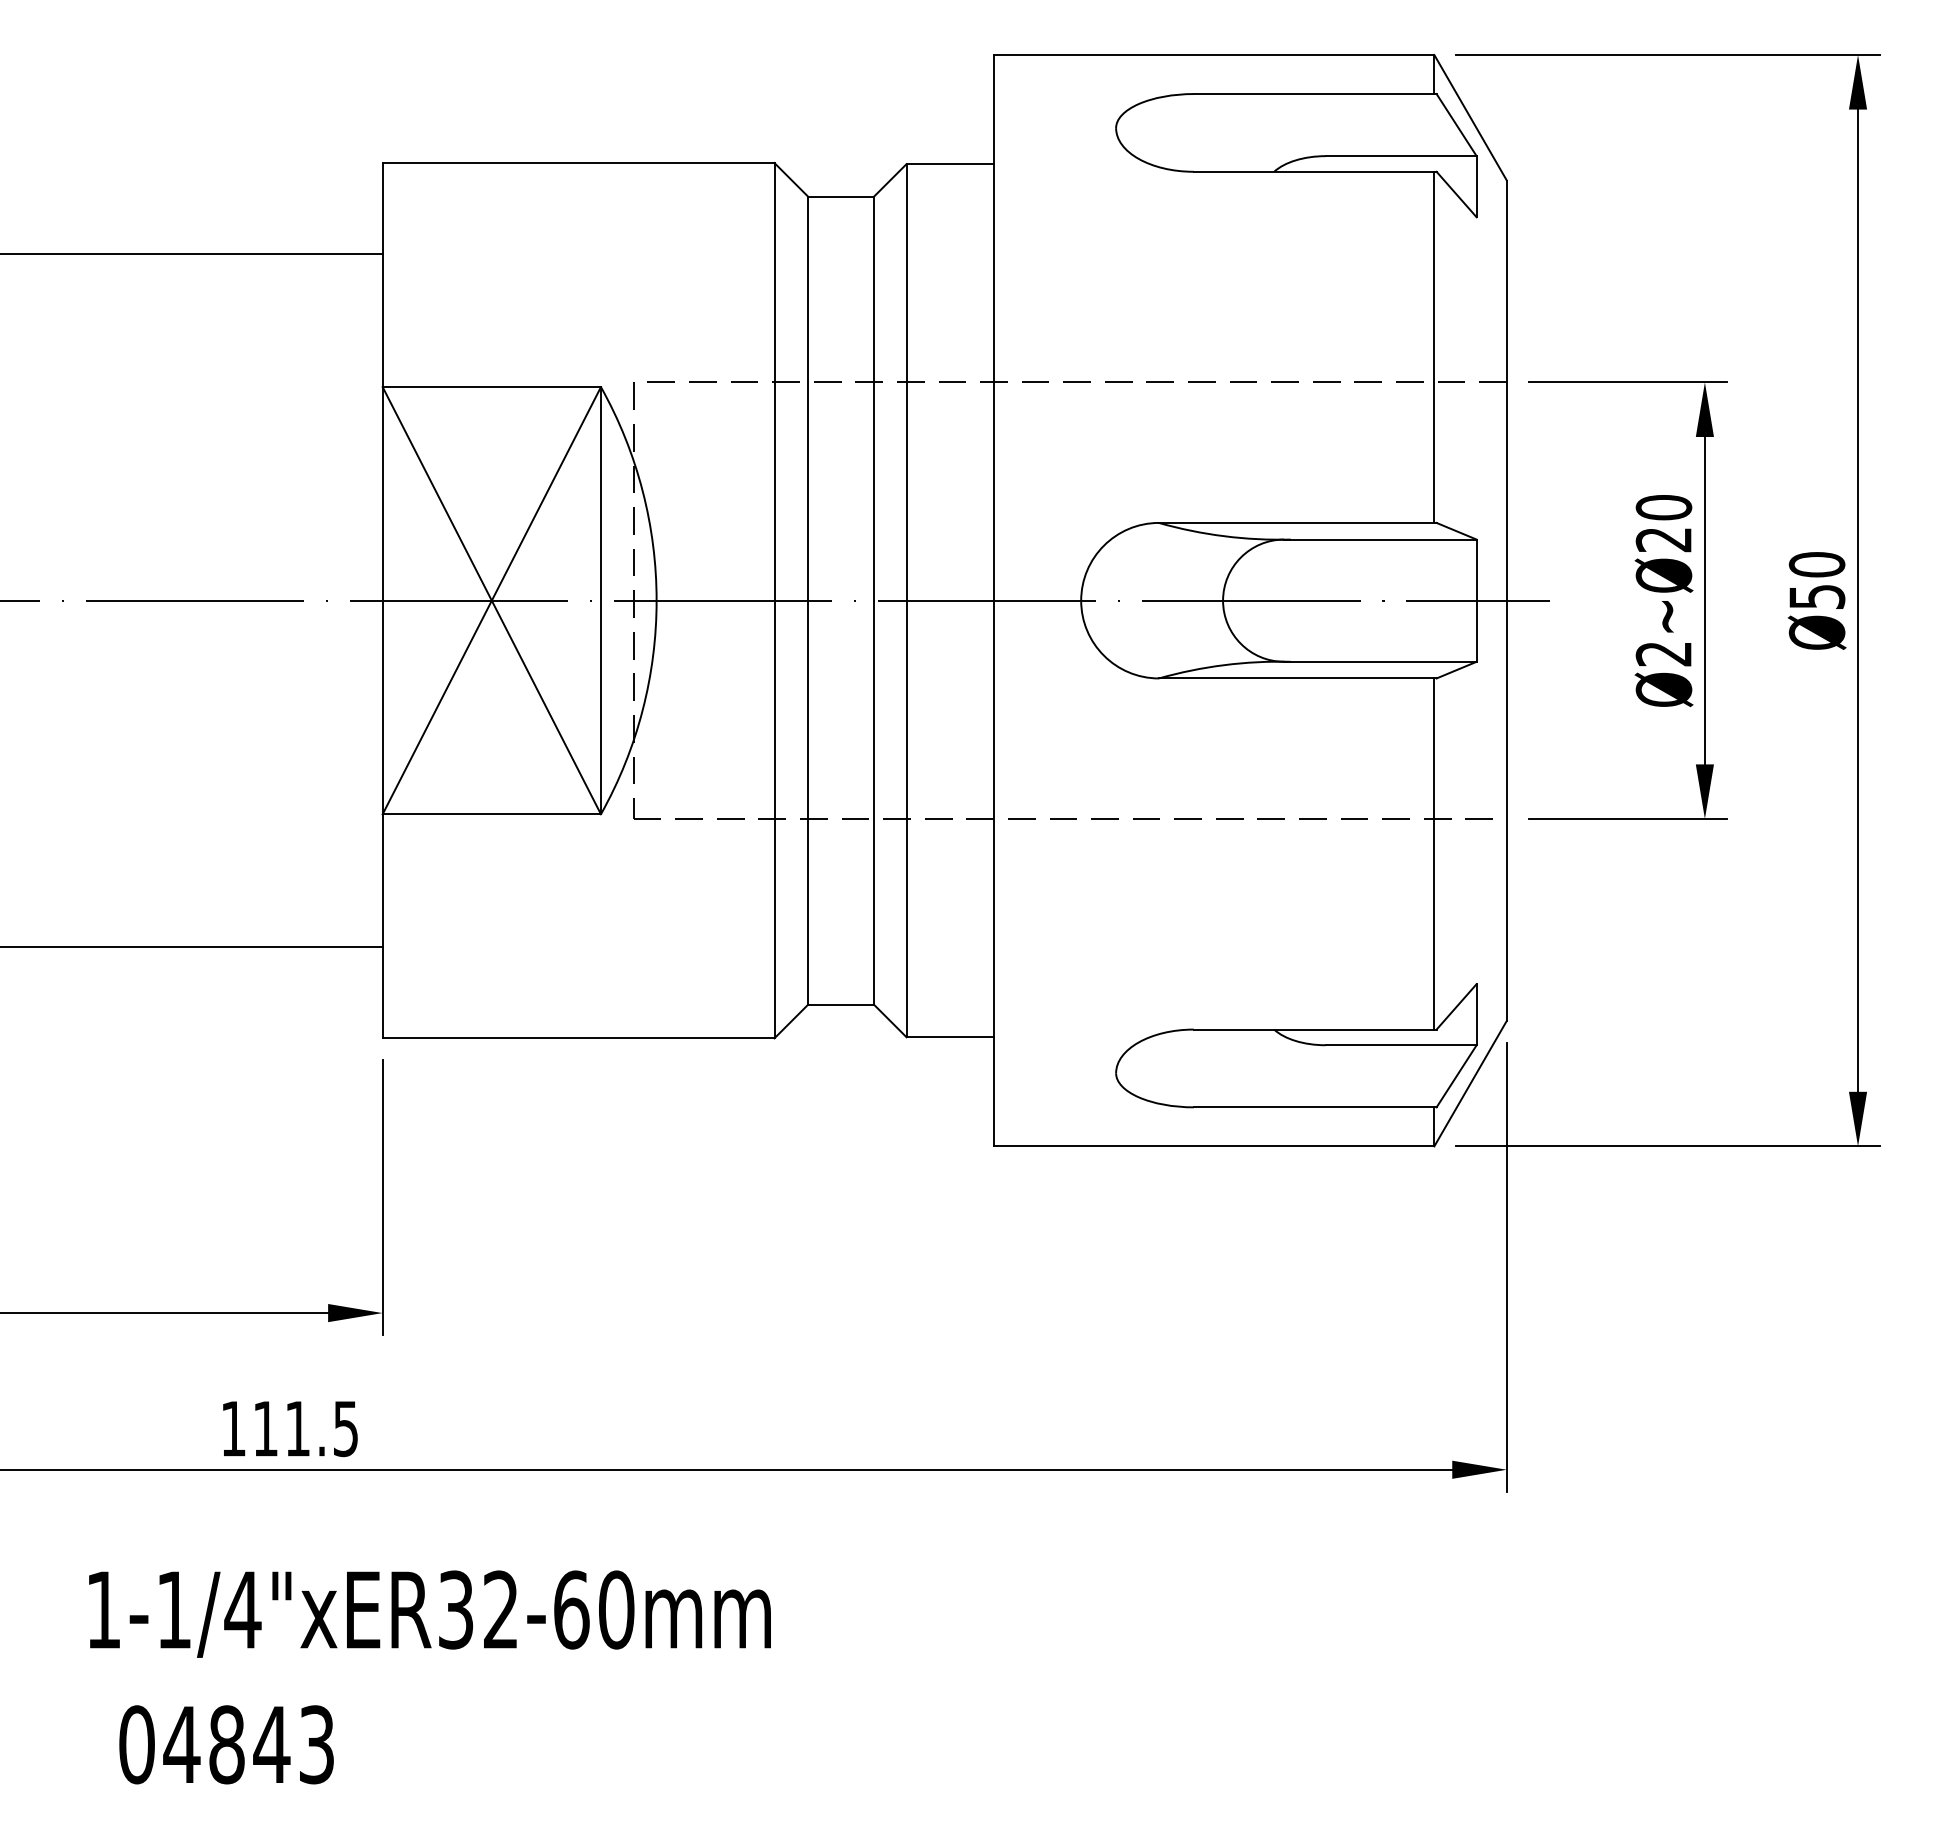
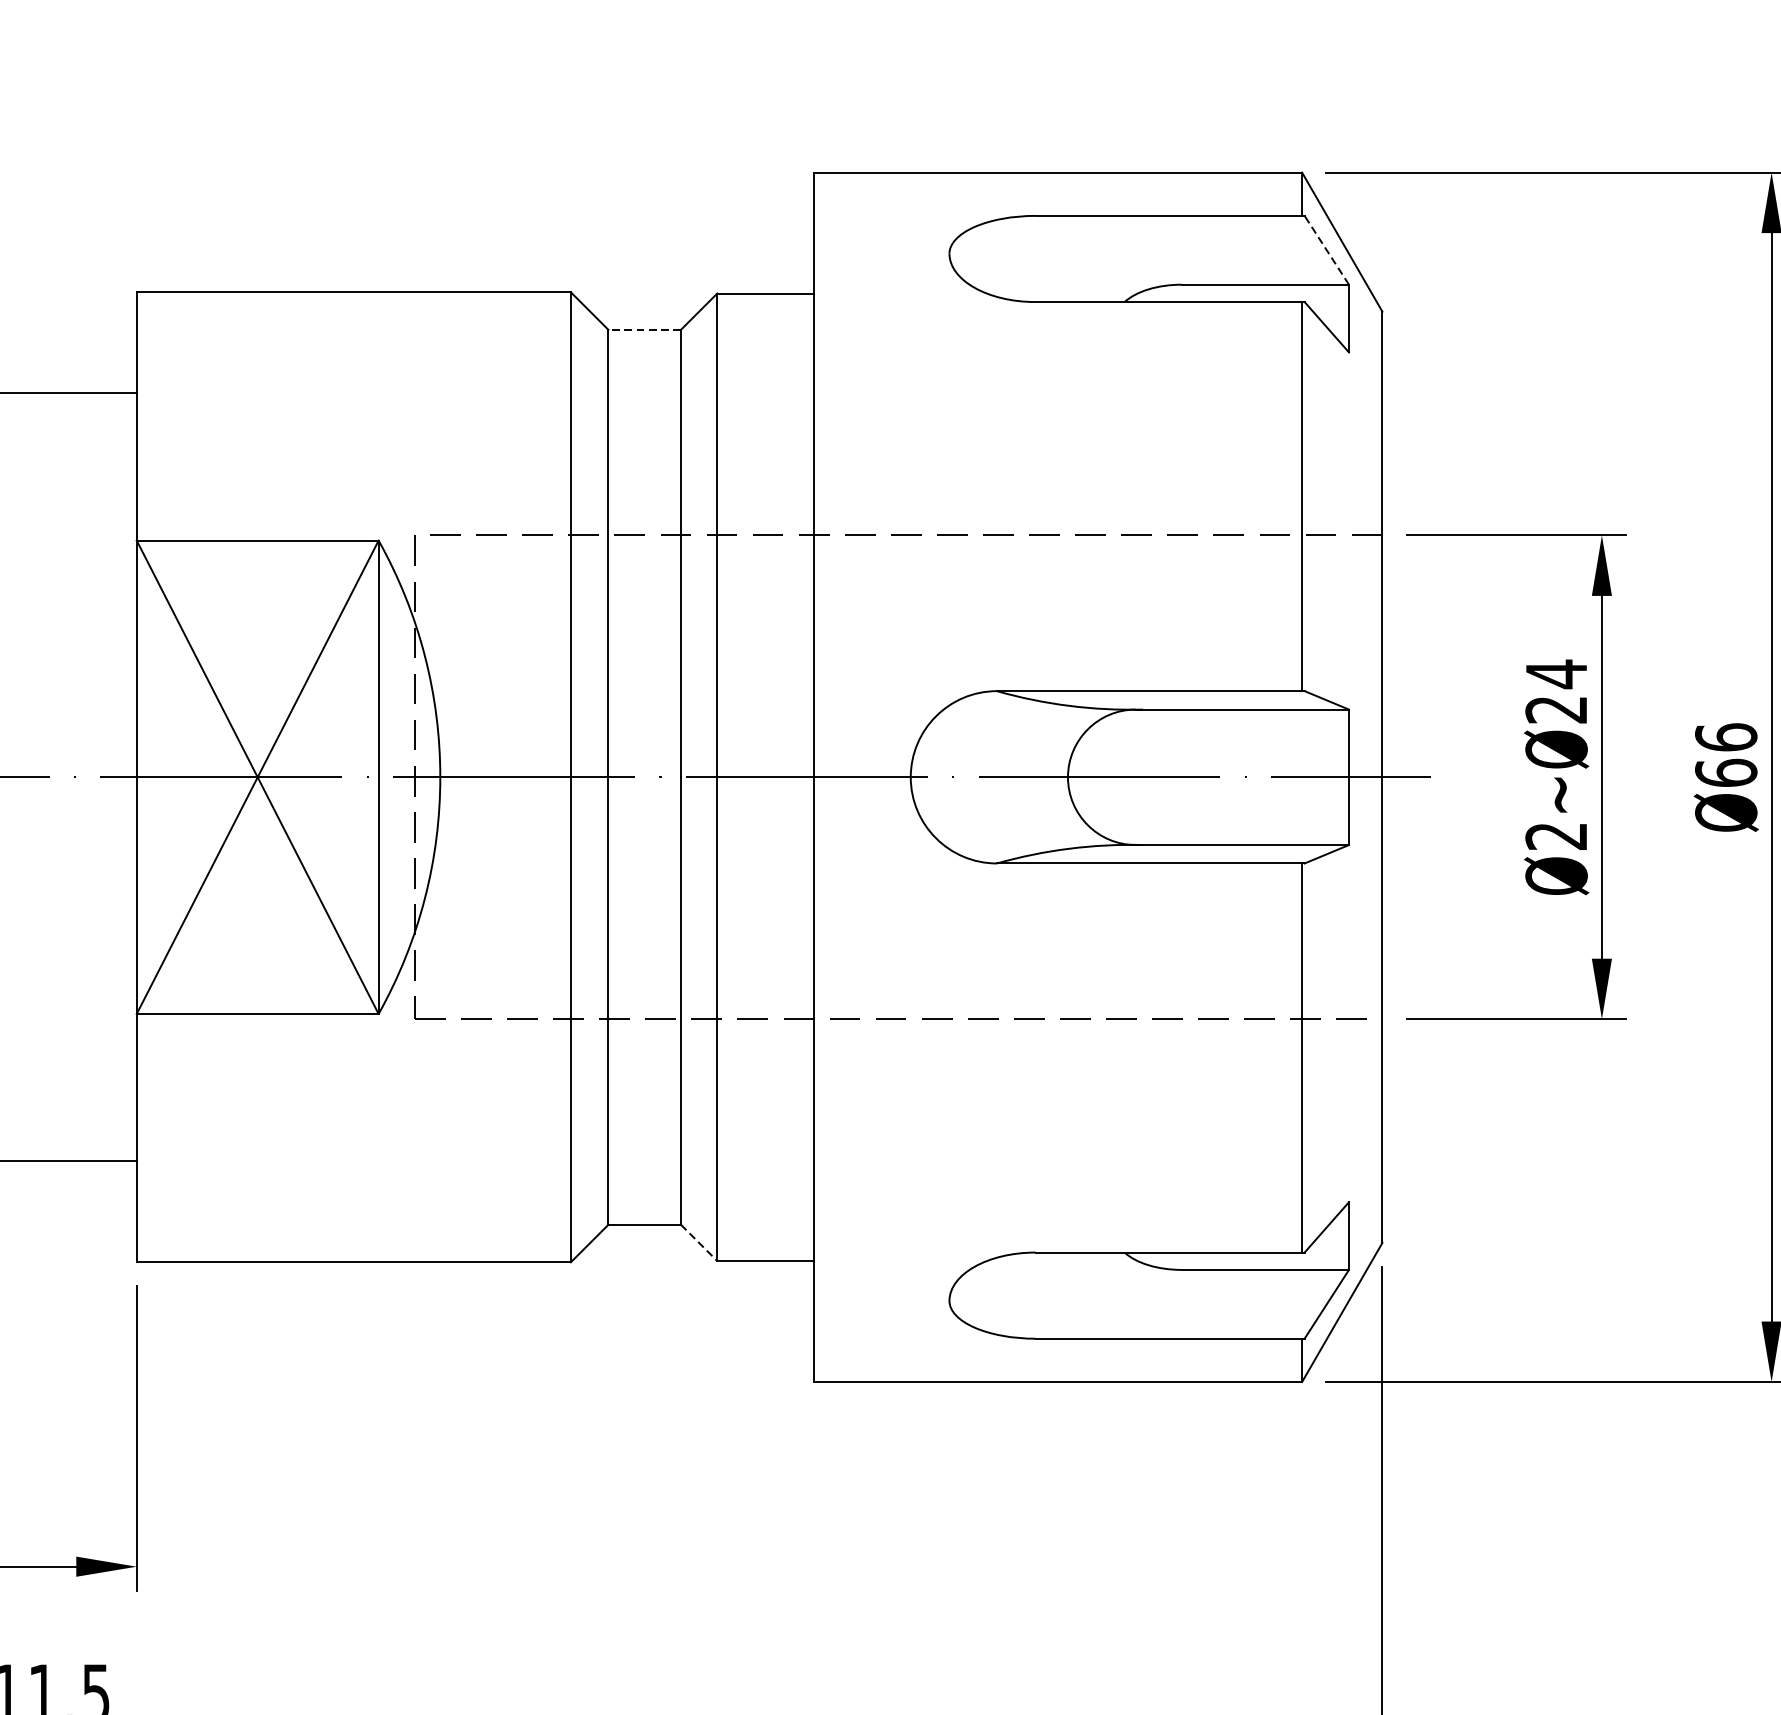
line: (1456, 125) -> (1326, 250), solid -> dashed
line: (841, 196) -> (645, 329), solid -> dashed
text: (1663, 507) -> (1556, 674), Ø2~Ø20 -> Ø2~Ø24
text: (1816, 580) -> (1725, 754), Ø50 -> Ø66
line: (890, 1021) -> (699, 1243), solid -> dashed

